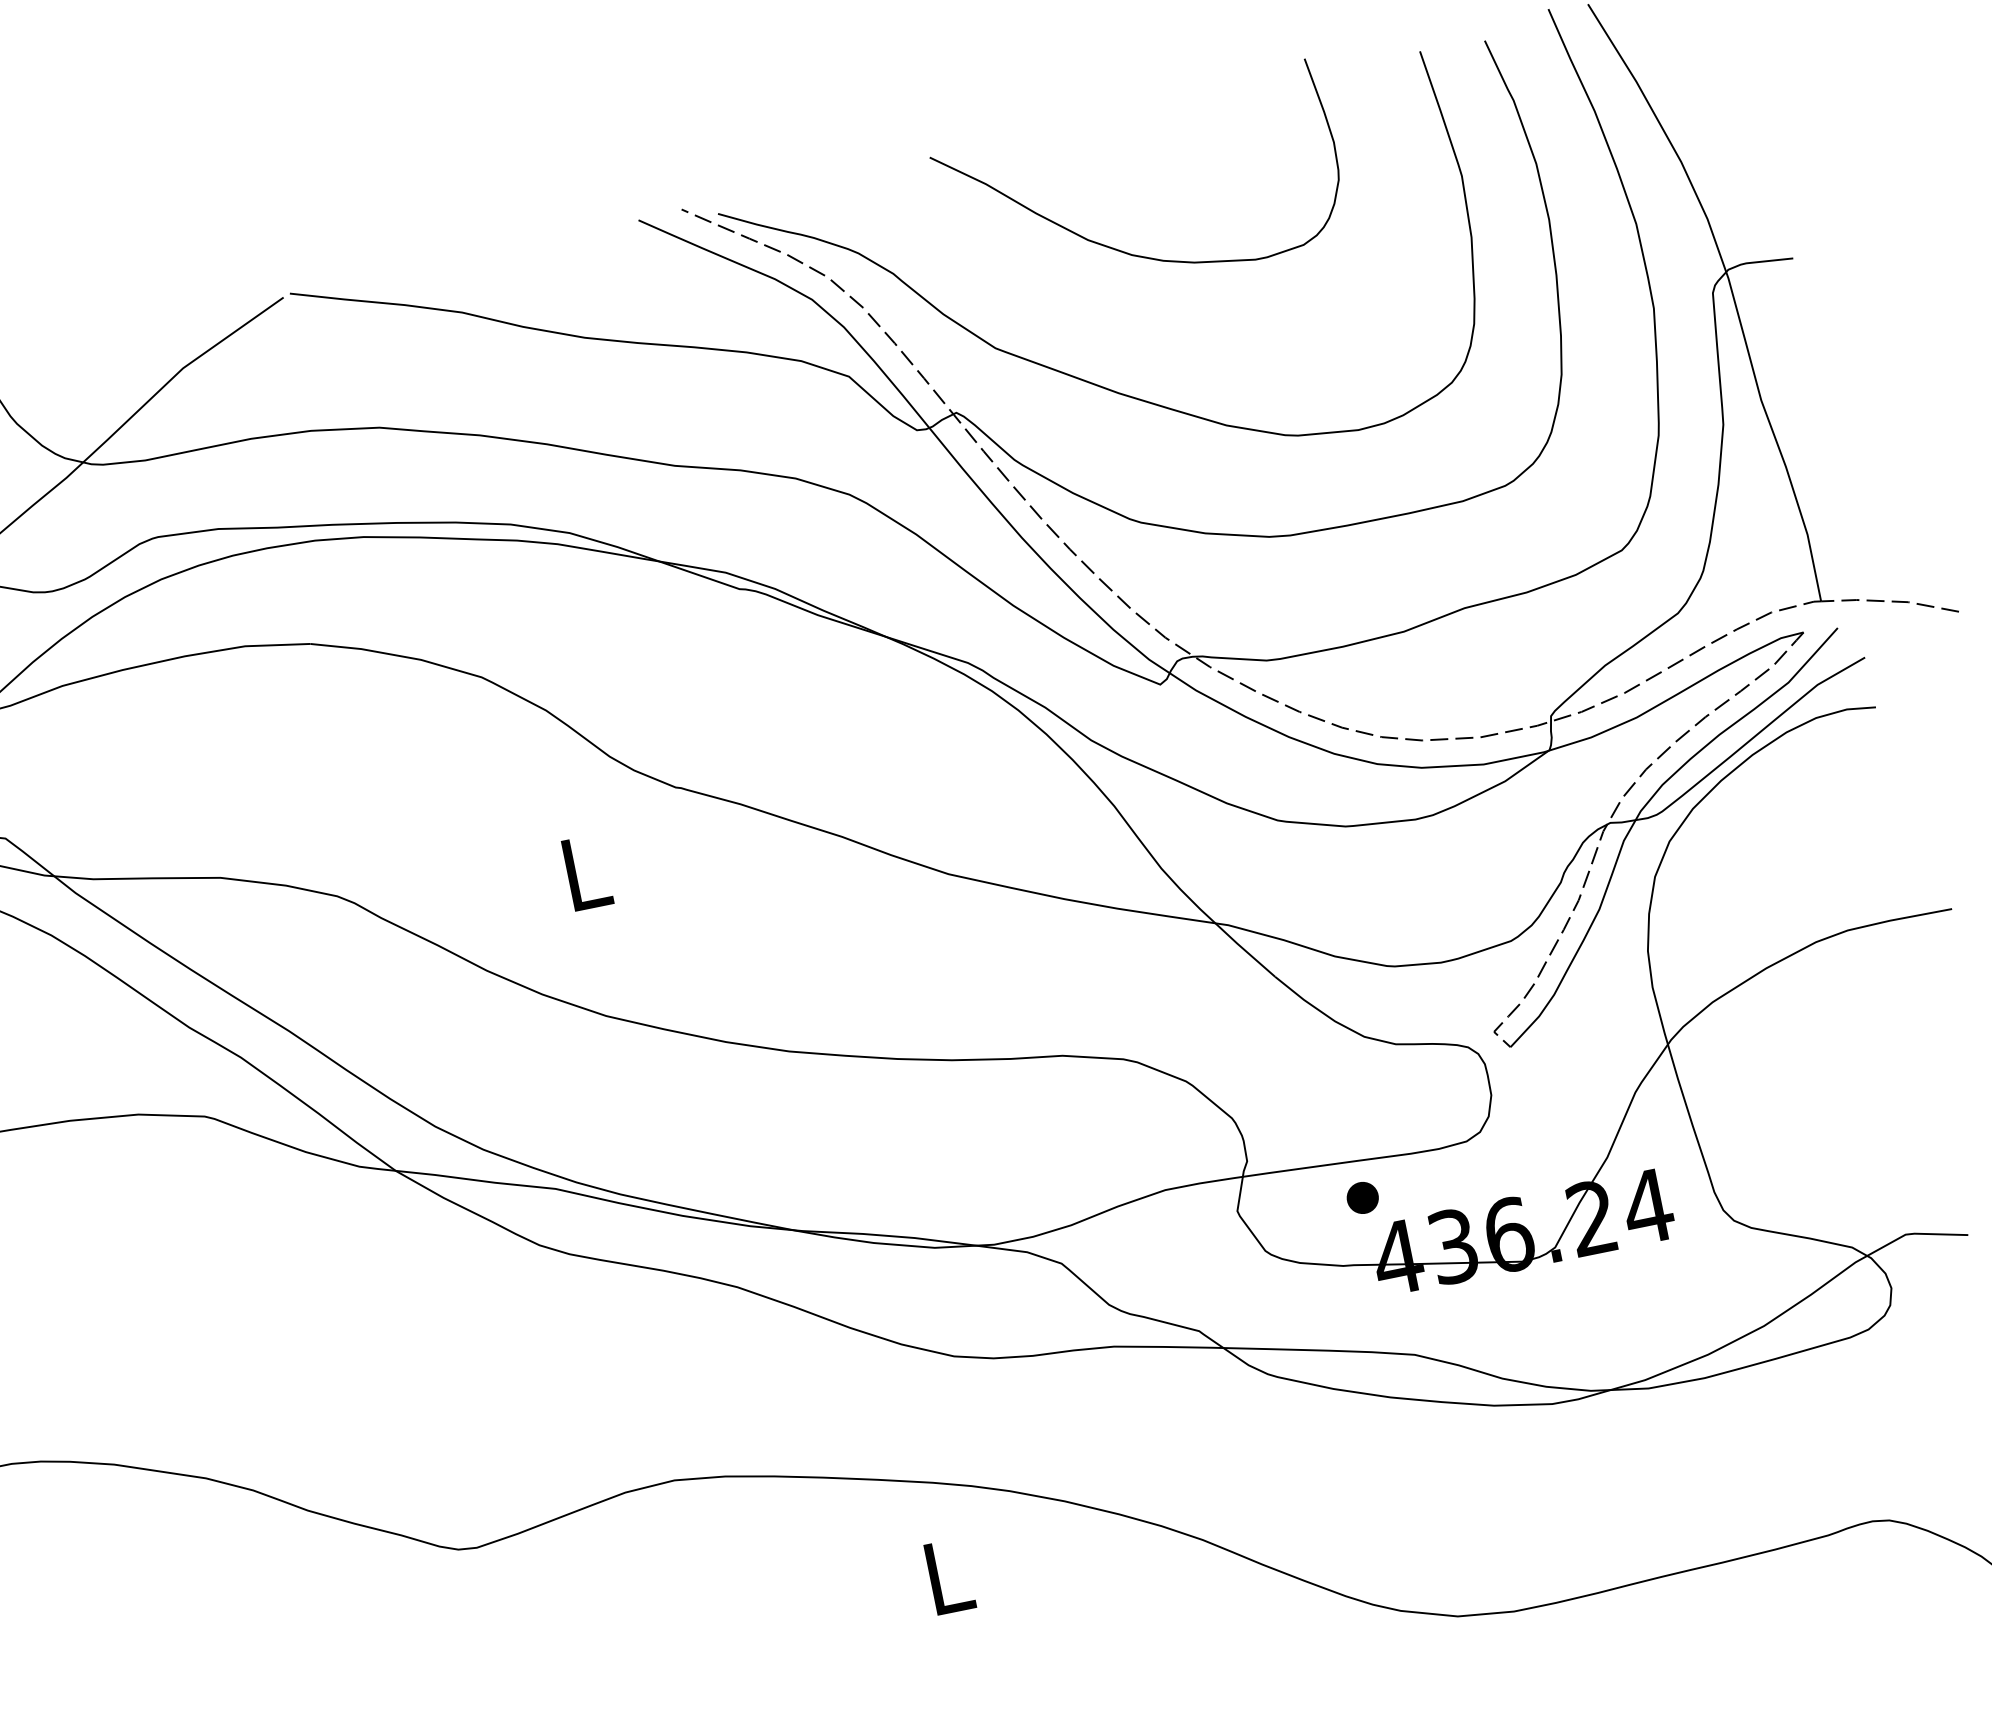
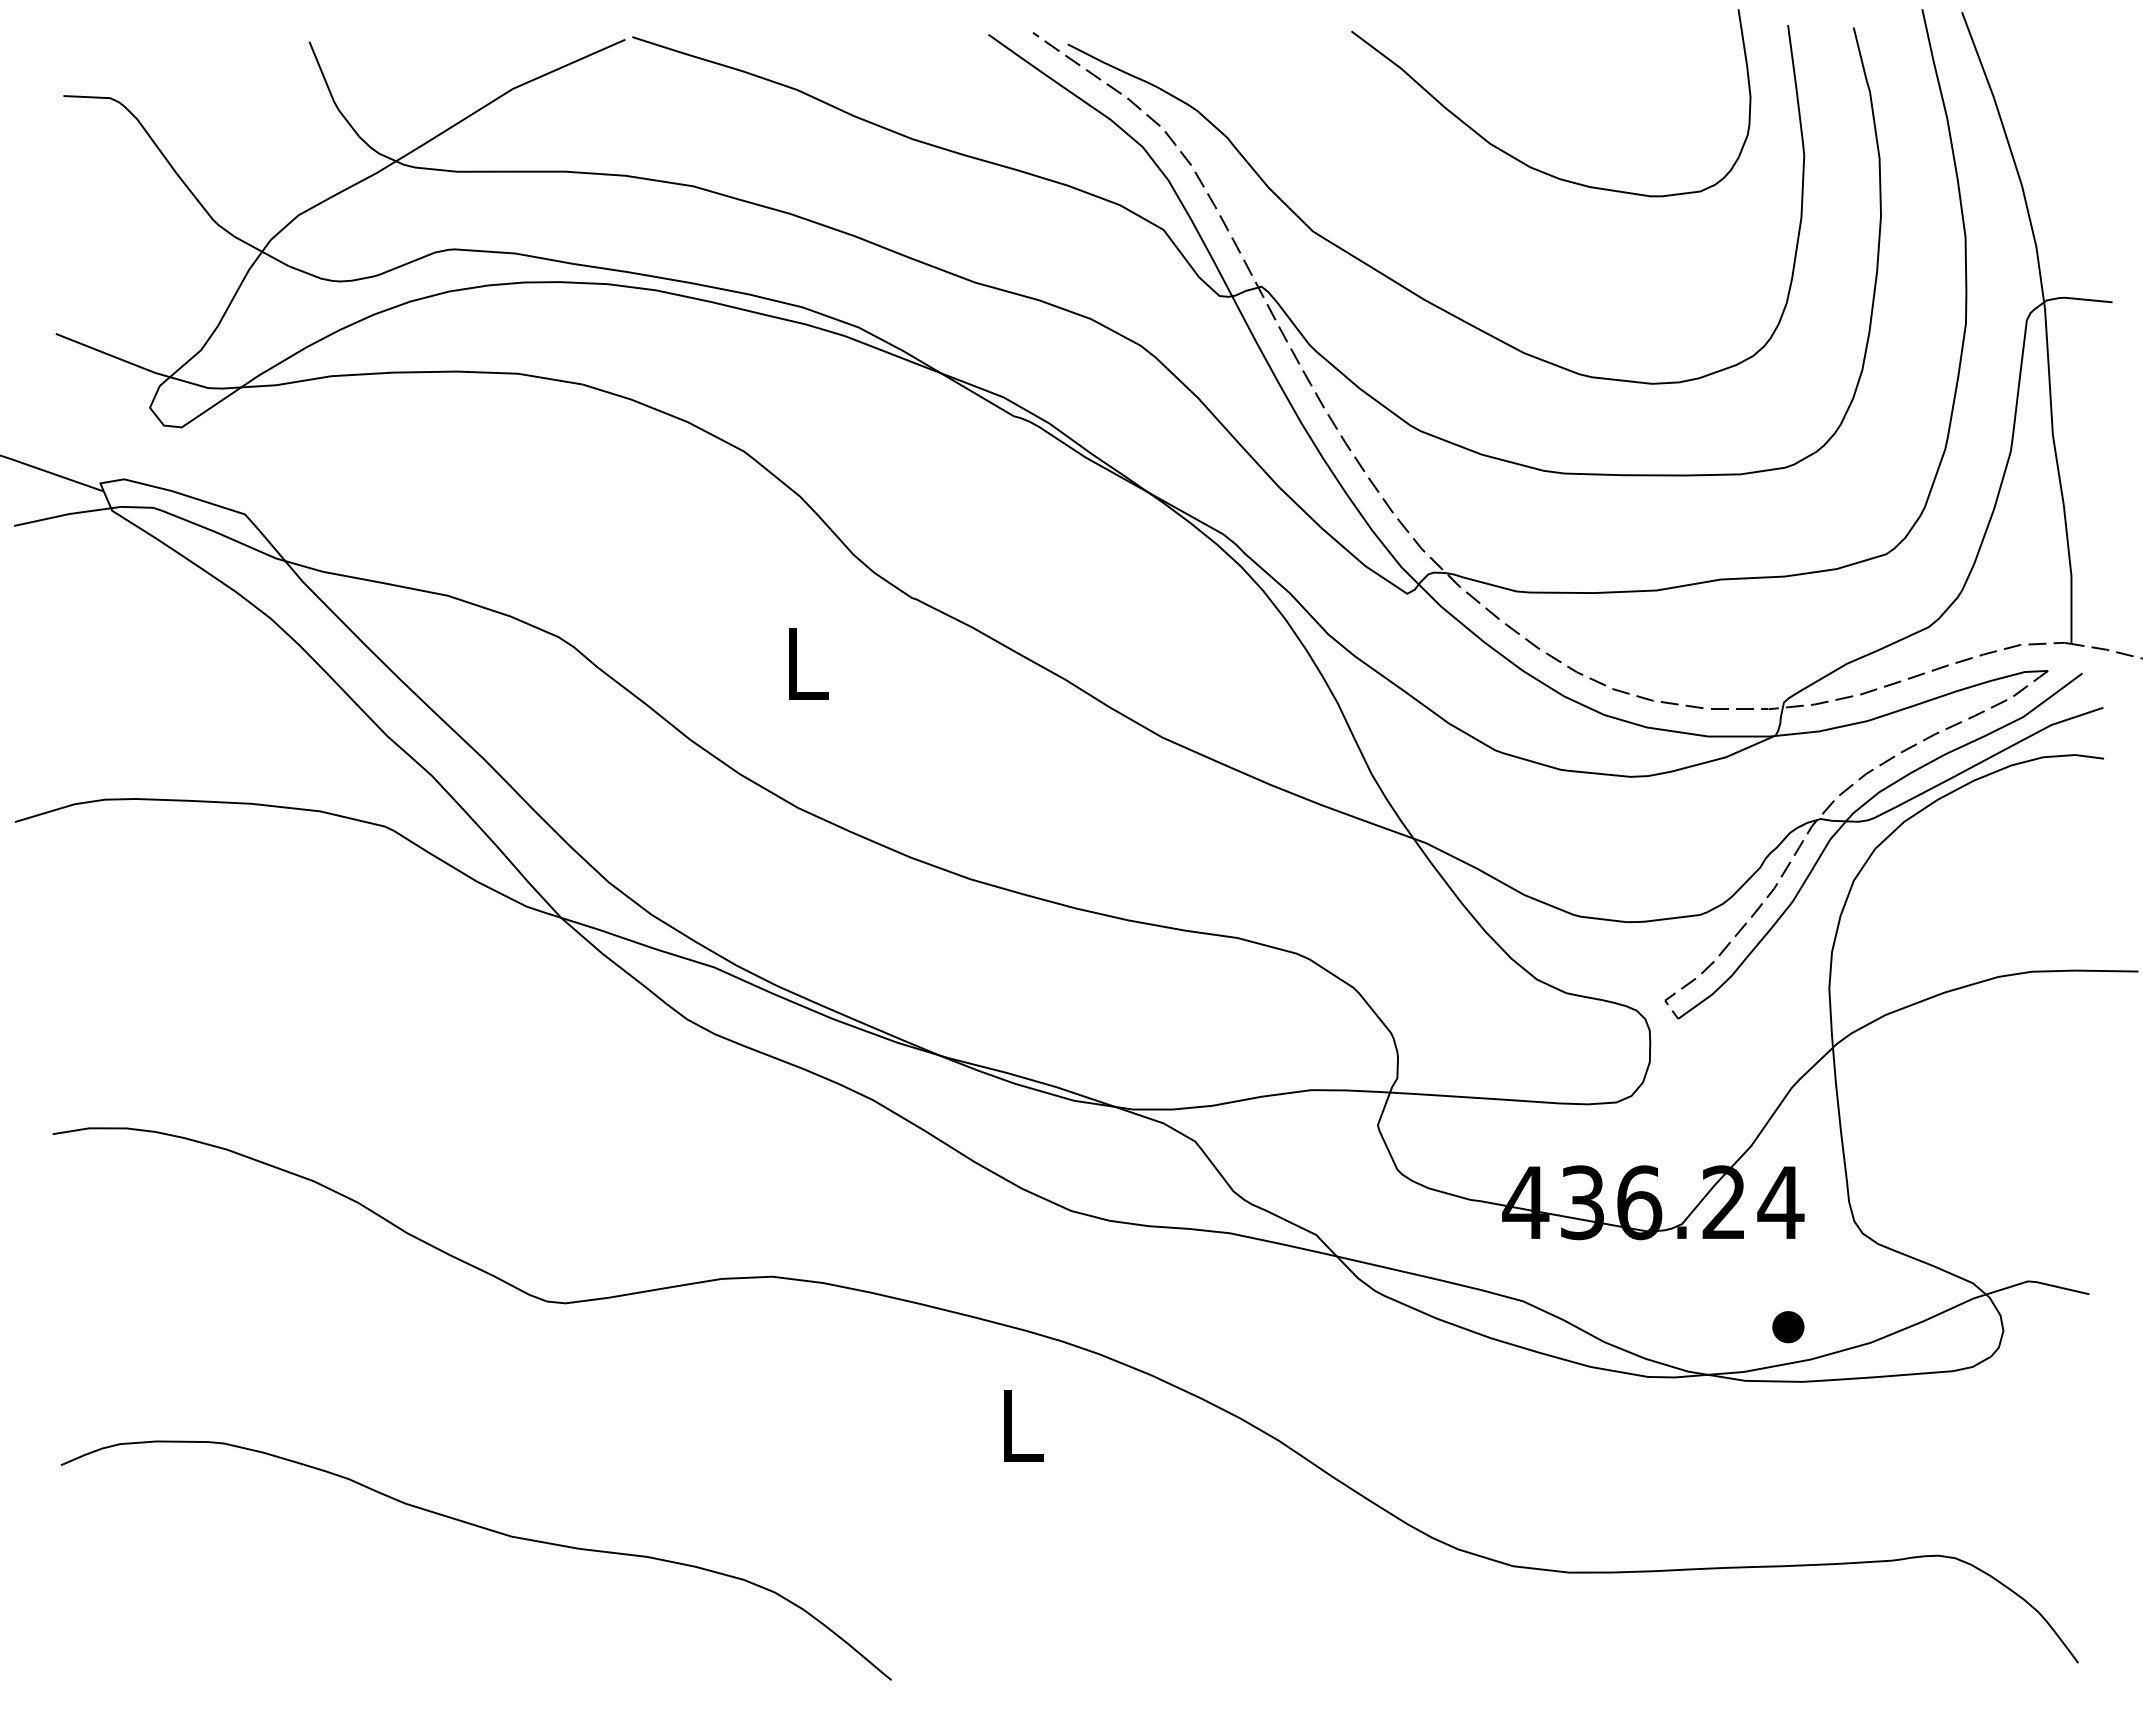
curve: (1119, 249) -> (1519, 159), moved
part: (1362, 1198) -> (1788, 1327), moved

